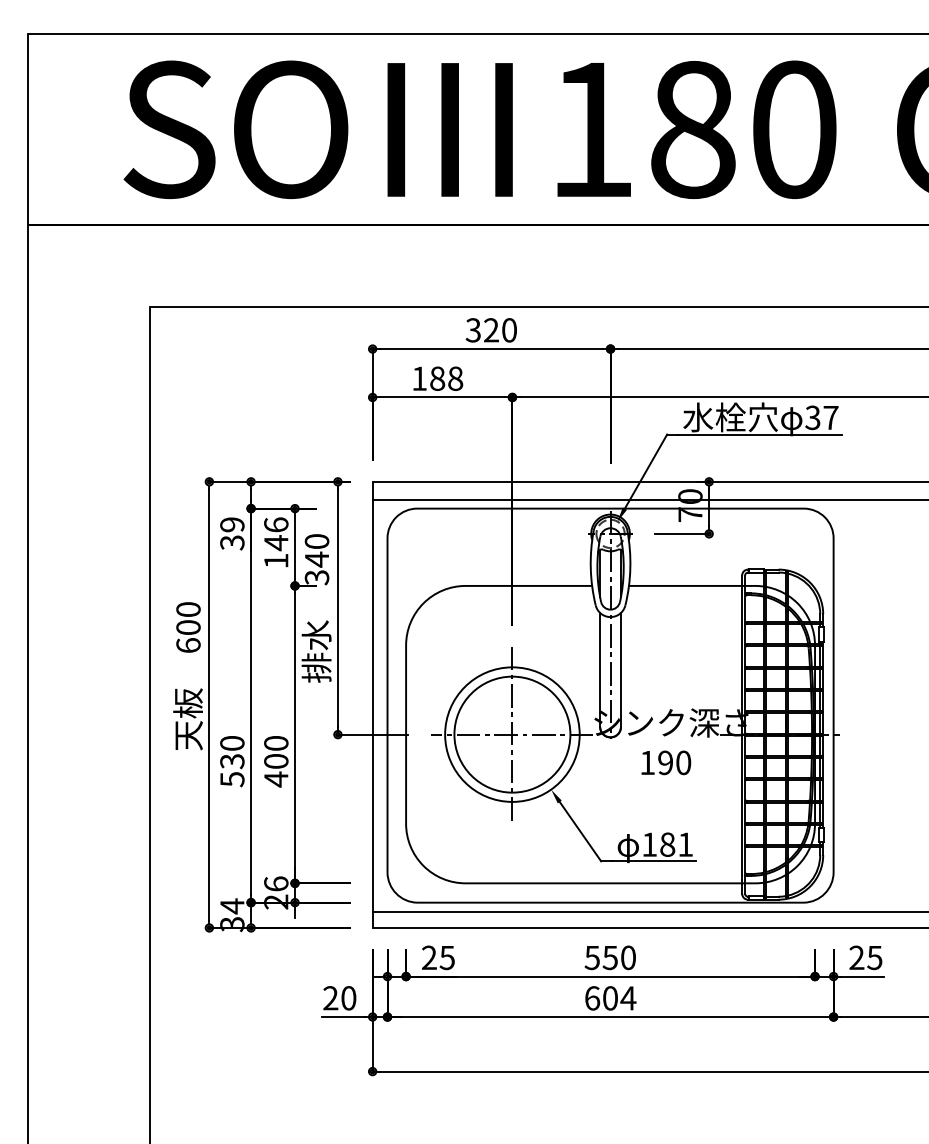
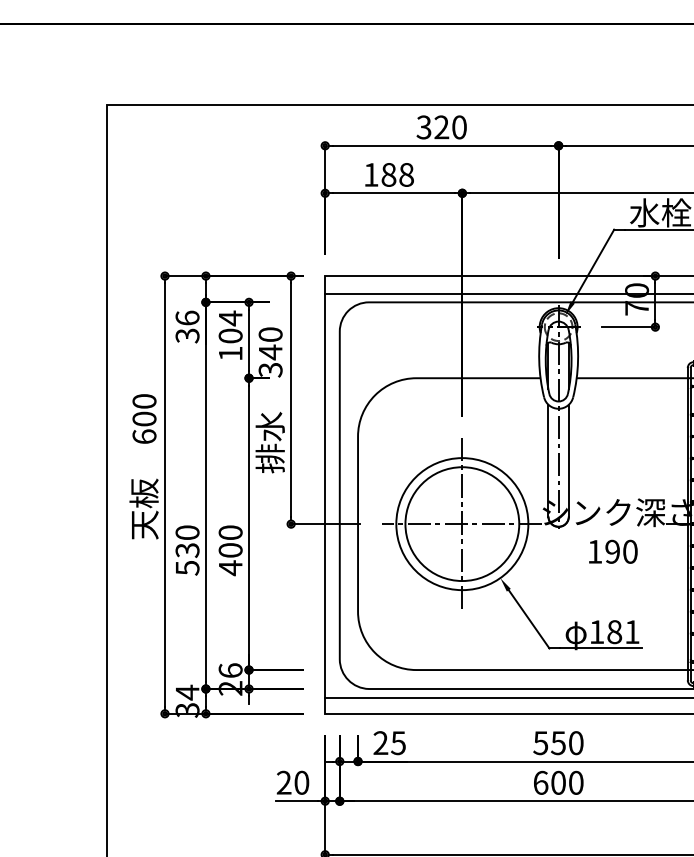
text: (232, 524) -> (187, 317), 39 -> 36
text: (276, 534) -> (230, 327), 146 -> 104
text: (628, 998) -> (576, 783), 604 -> 600

